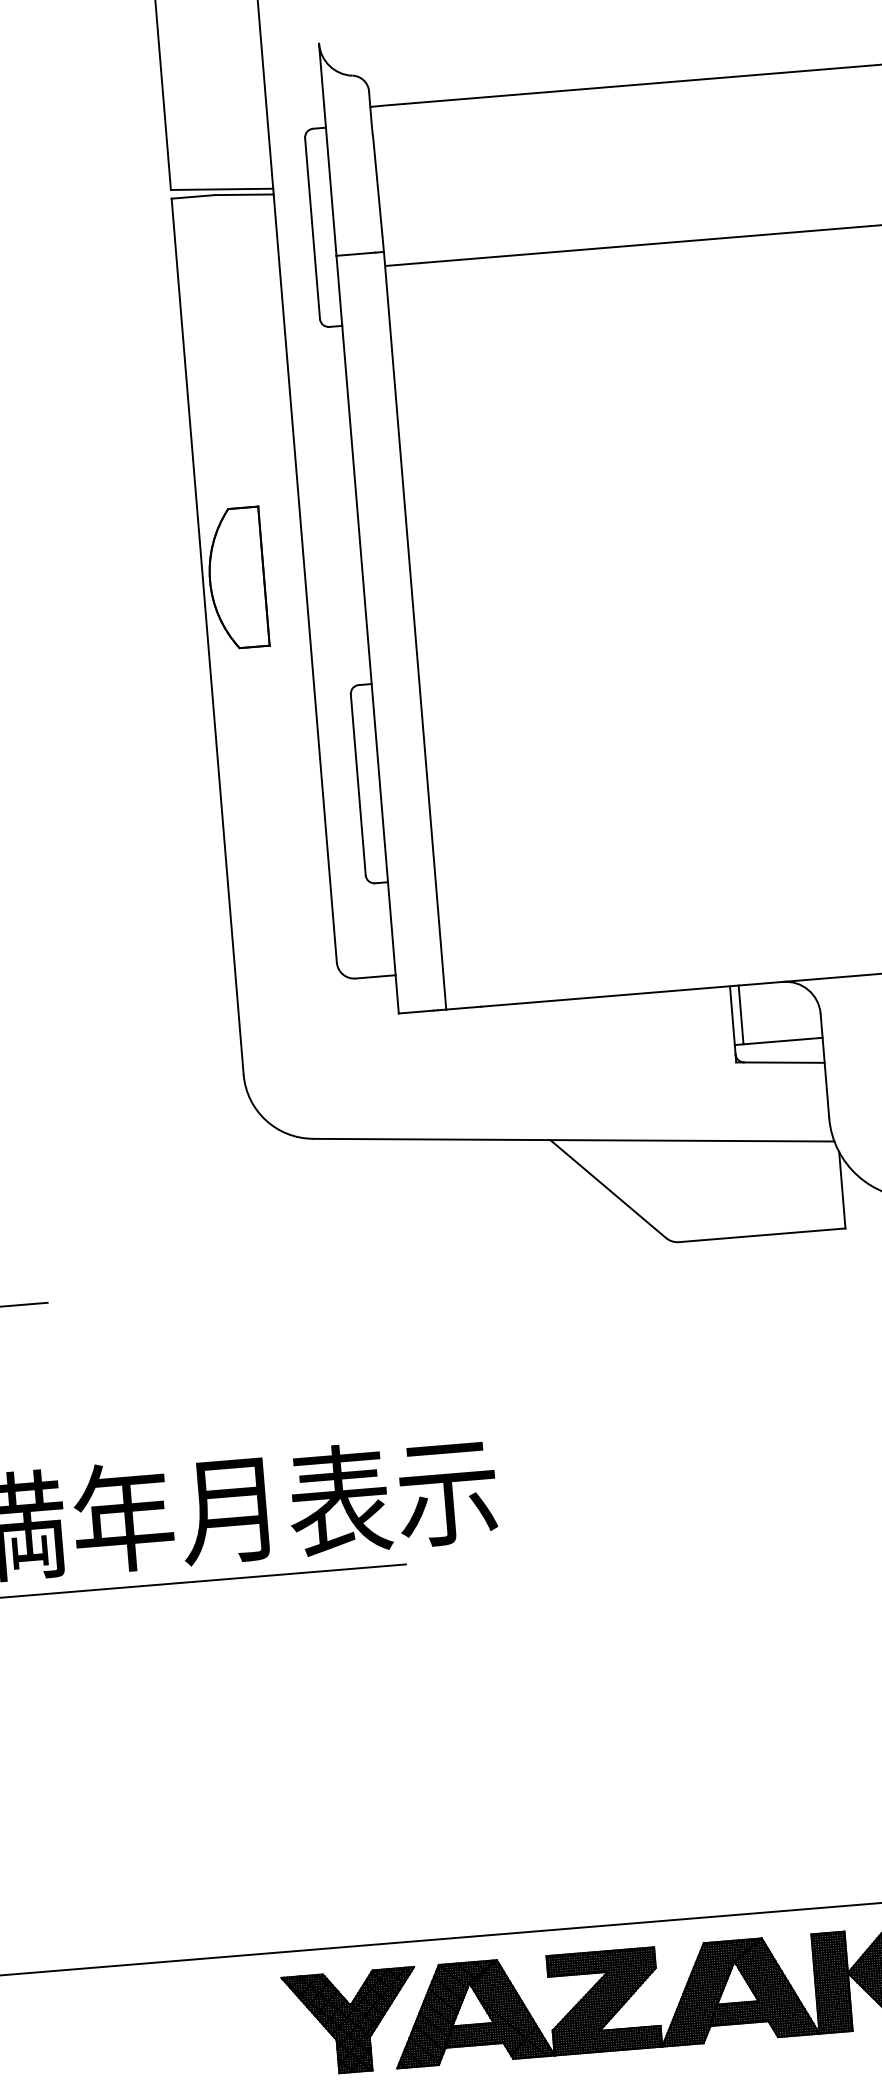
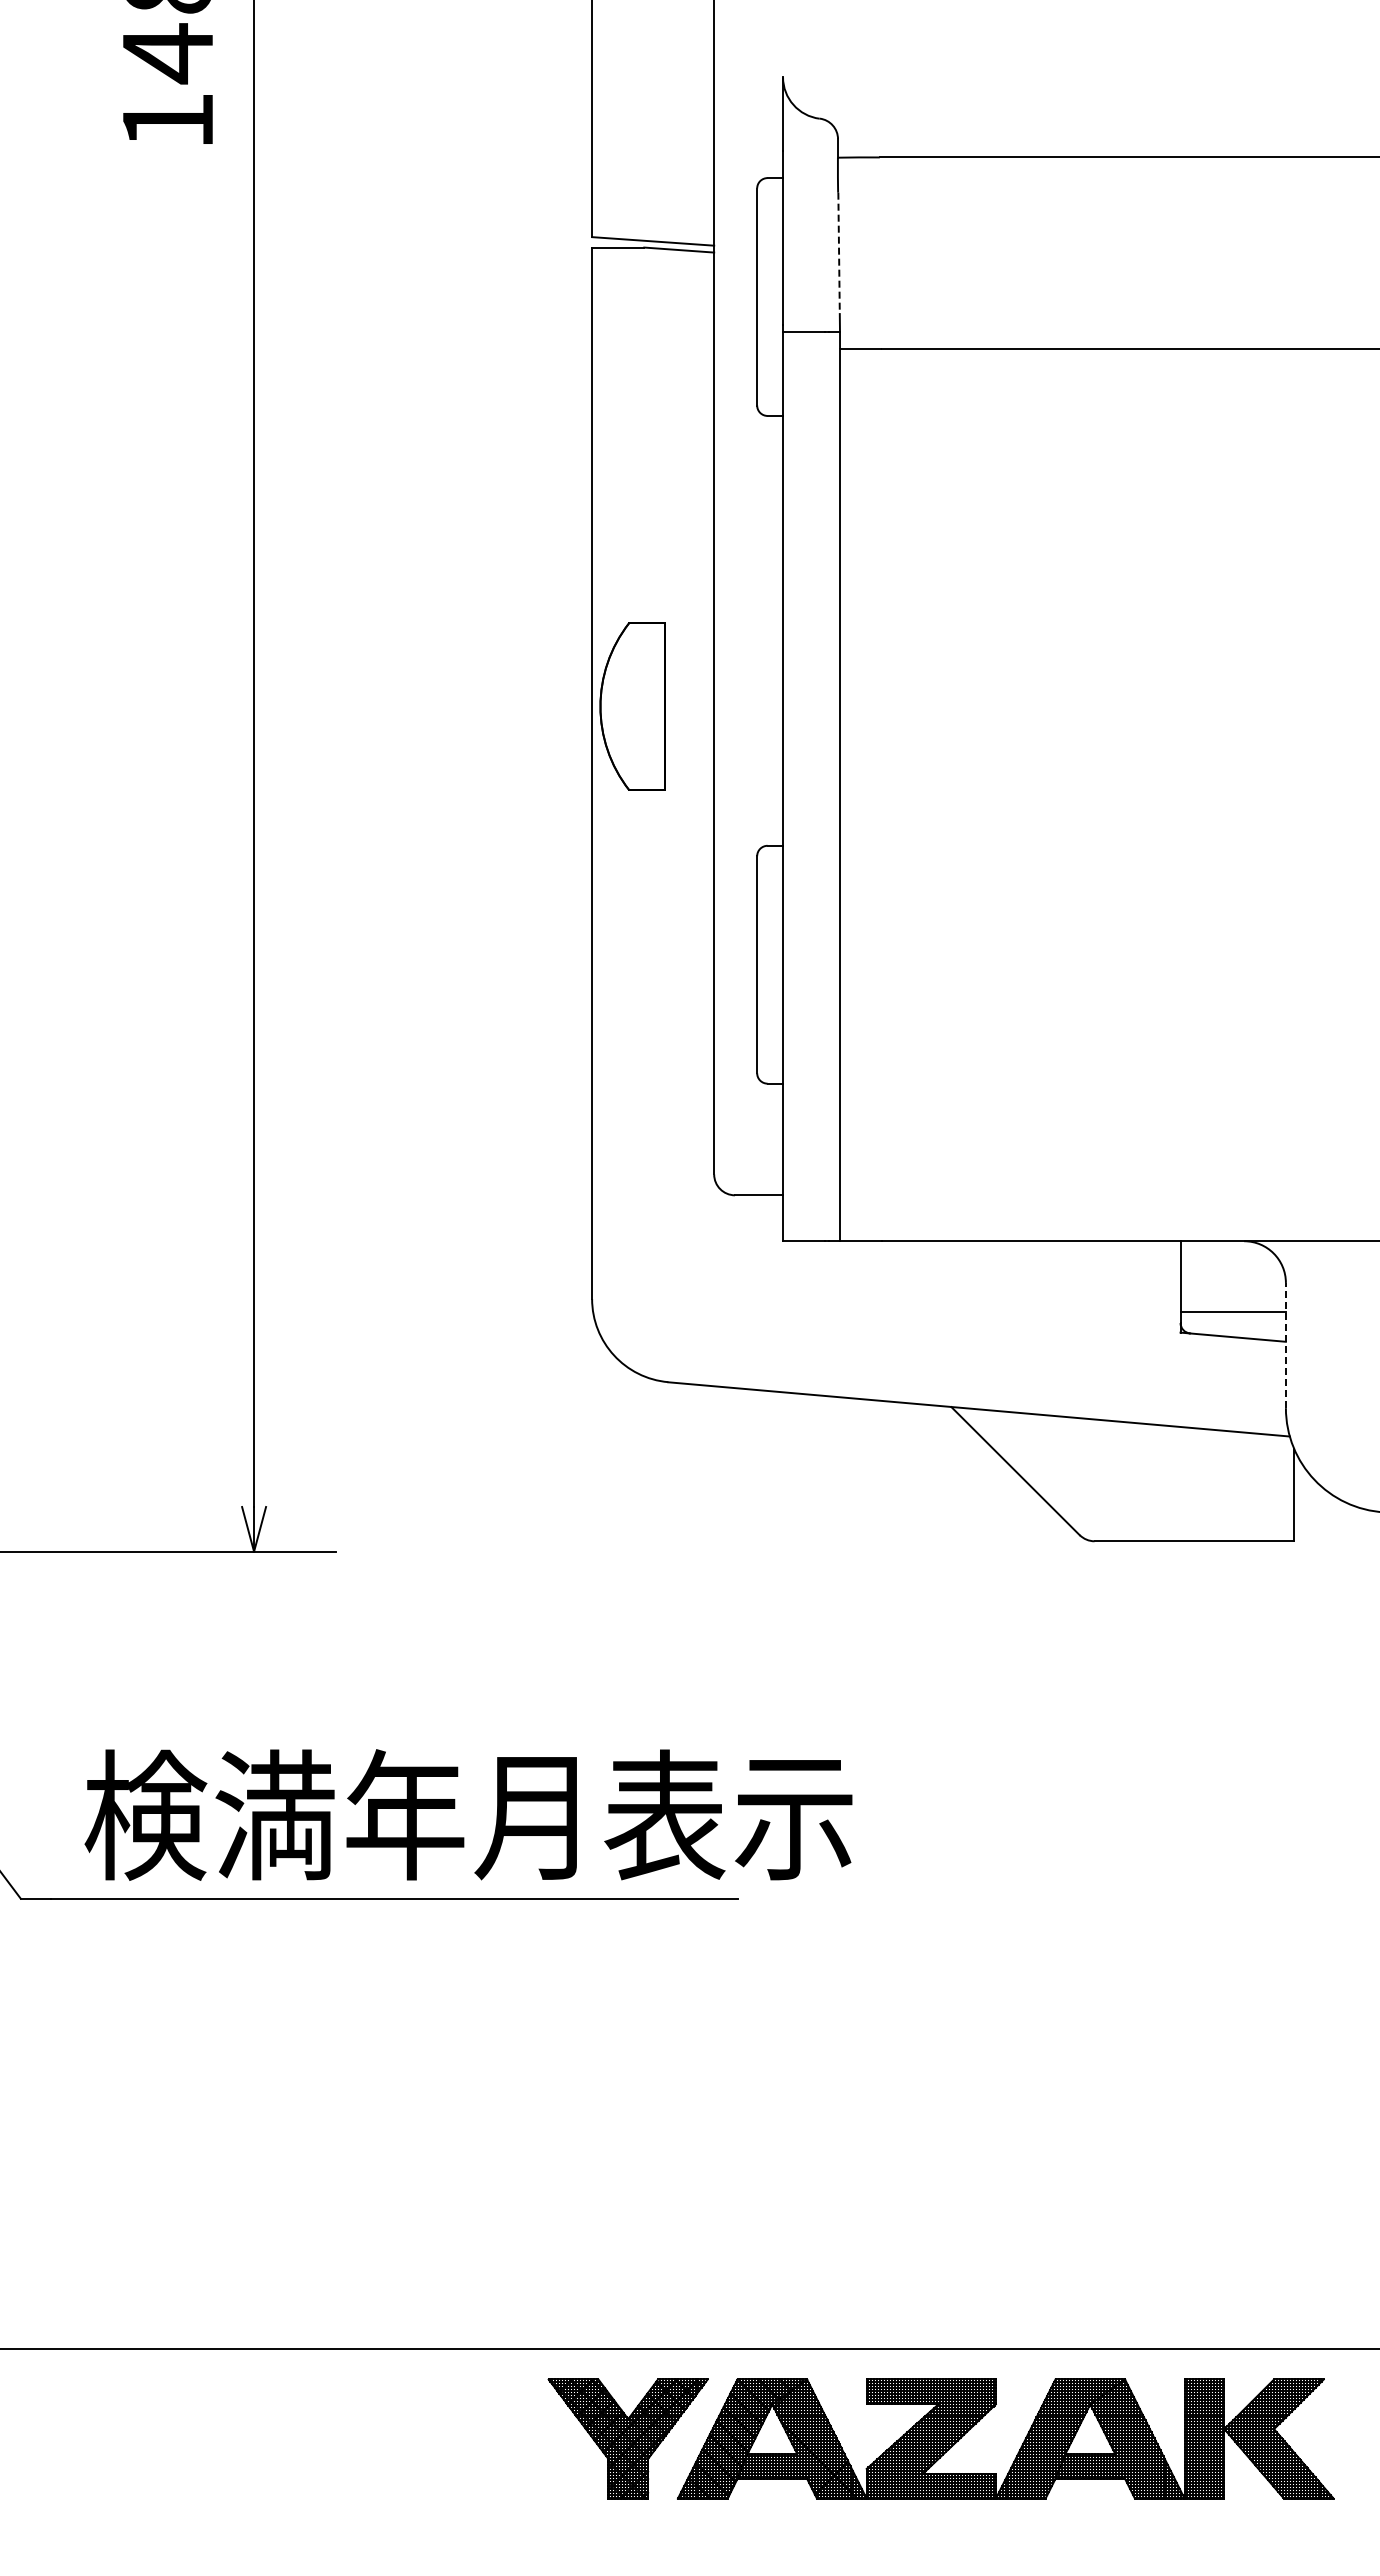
line: (378, 186) -> (839, 253), solid -> dashed
line: (740, 1014) -> (1190, 1276), removed
line: (824, 1065) -> (1285, 1345), solid -> dashed

